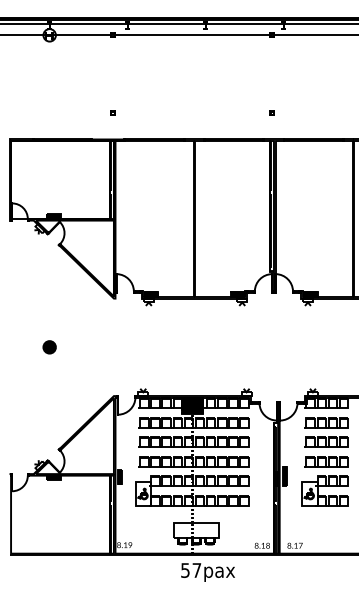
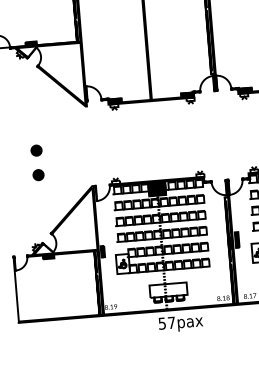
part: (49, 377) -> (38, 175), added

